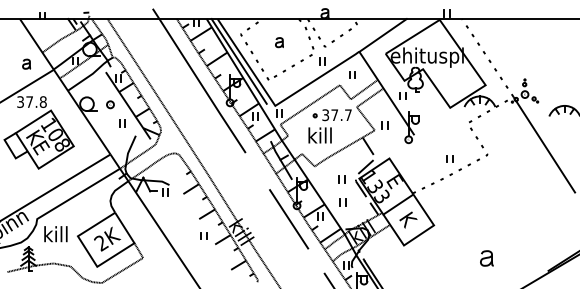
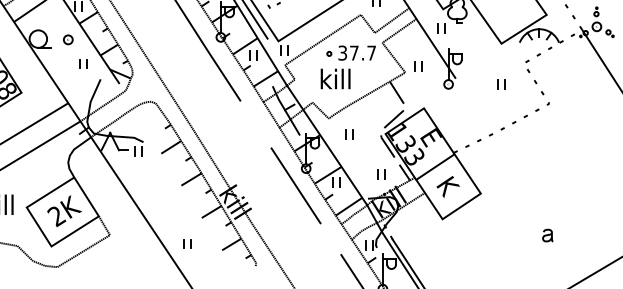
part: (449, 158) -> (500, 84), moved
part: (341, 179) -> (348, 135), moved
part: (342, 202) -> (380, 174), moved
part: (203, 235) -> (186, 243), moved
part: (485, 257) -> (546, 234), size x0.62

